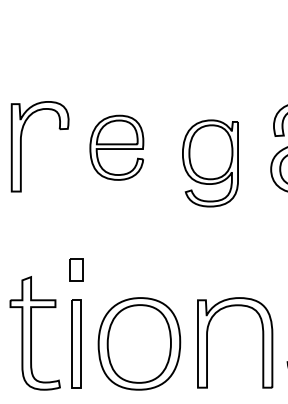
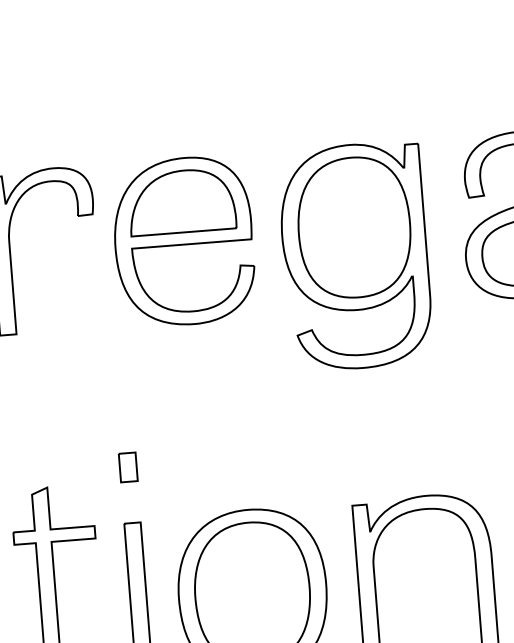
part: (116, 147) -> (183, 241), size x1.43
part: (210, 163) -> (355, 256), size x1.43
part: (76, 269) -> (128, 467), size x0.71

